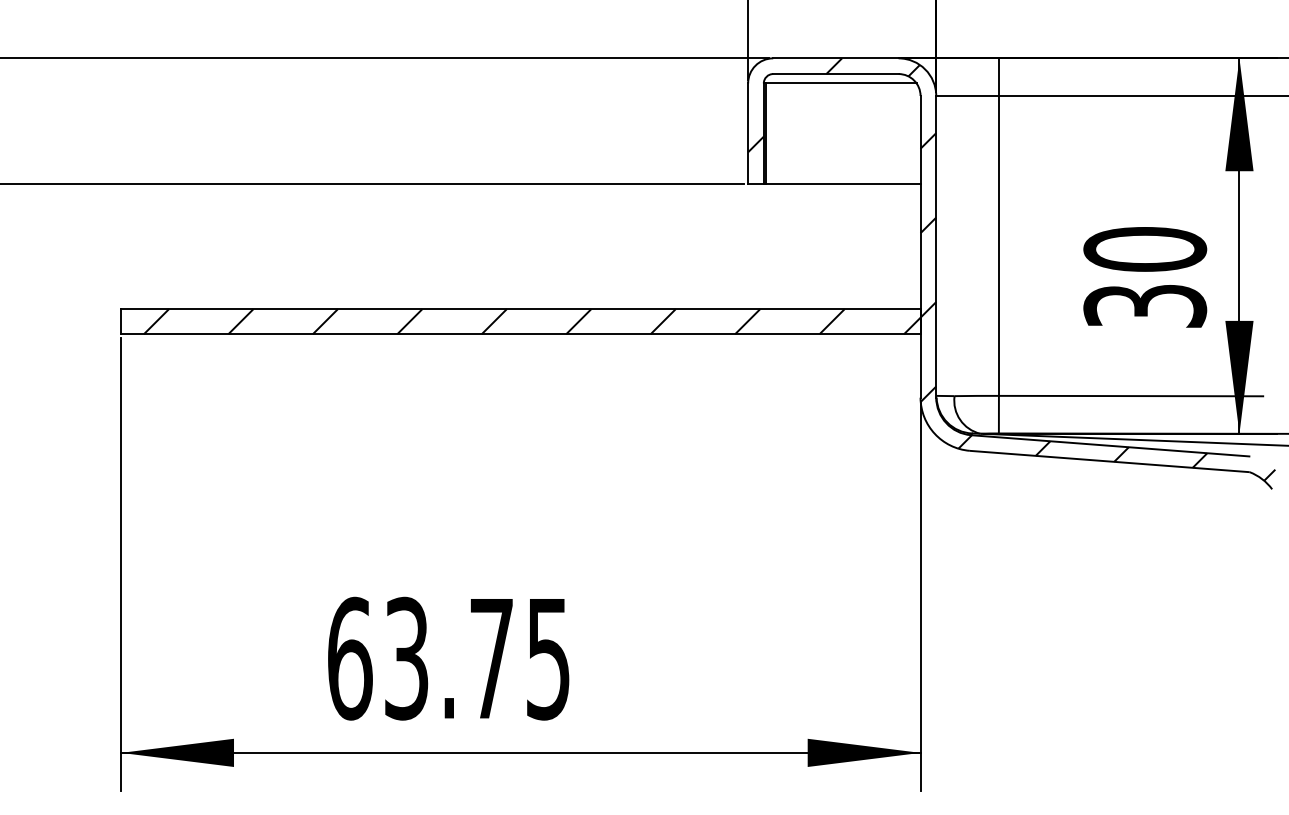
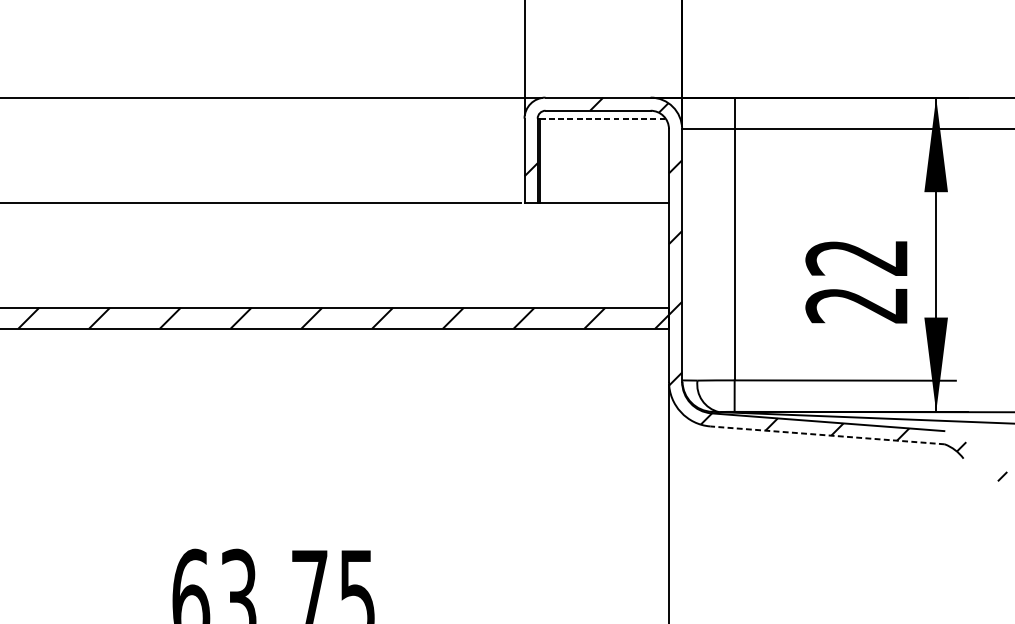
line: (841, 83) -> (602, 118), solid -> dashed
text: (1145, 277) -> (857, 281), 30 -> 22
line: (1108, 461) -> (826, 435), solid -> dashed

